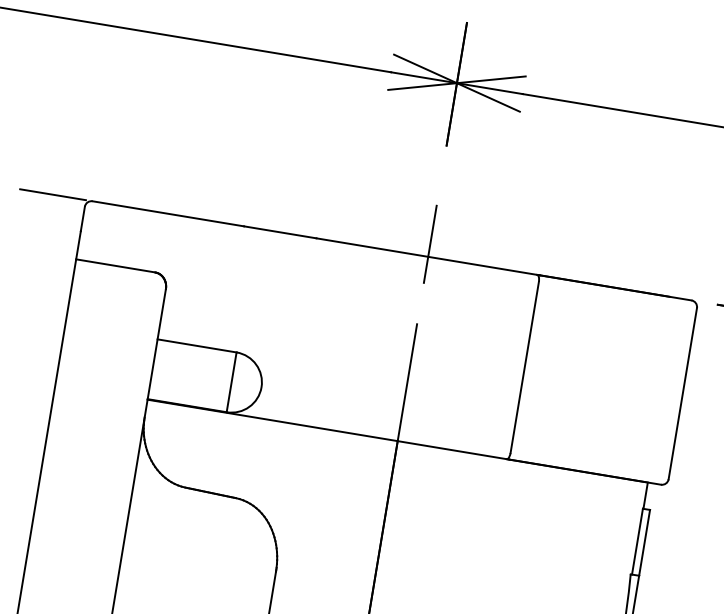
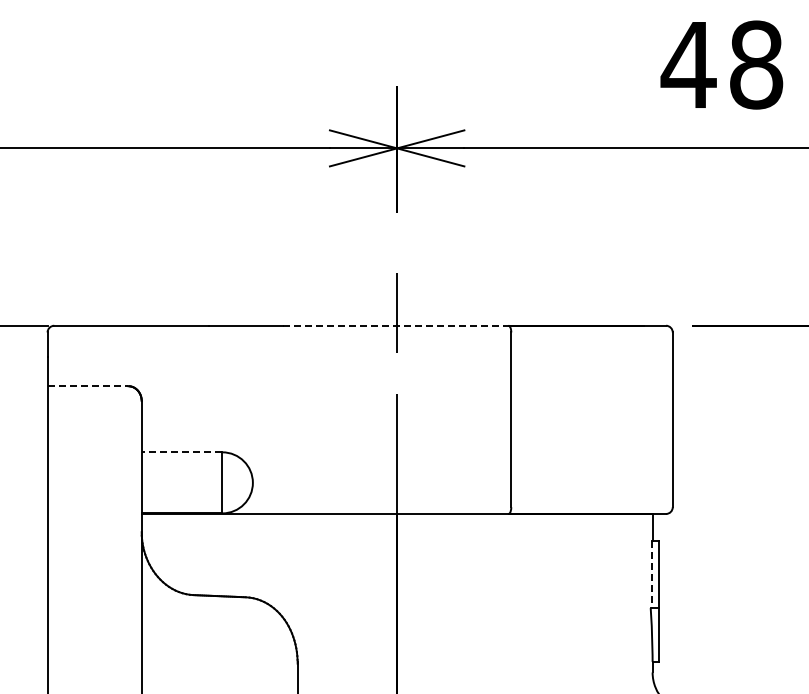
line: (428, 256) -> (397, 325), solid -> dashed
line: (116, 266) -> (88, 386), solid -> dashed
line: (196, 345) -> (181, 452), solid -> dashed
line: (637, 541) -> (652, 574), solid -> dashed

